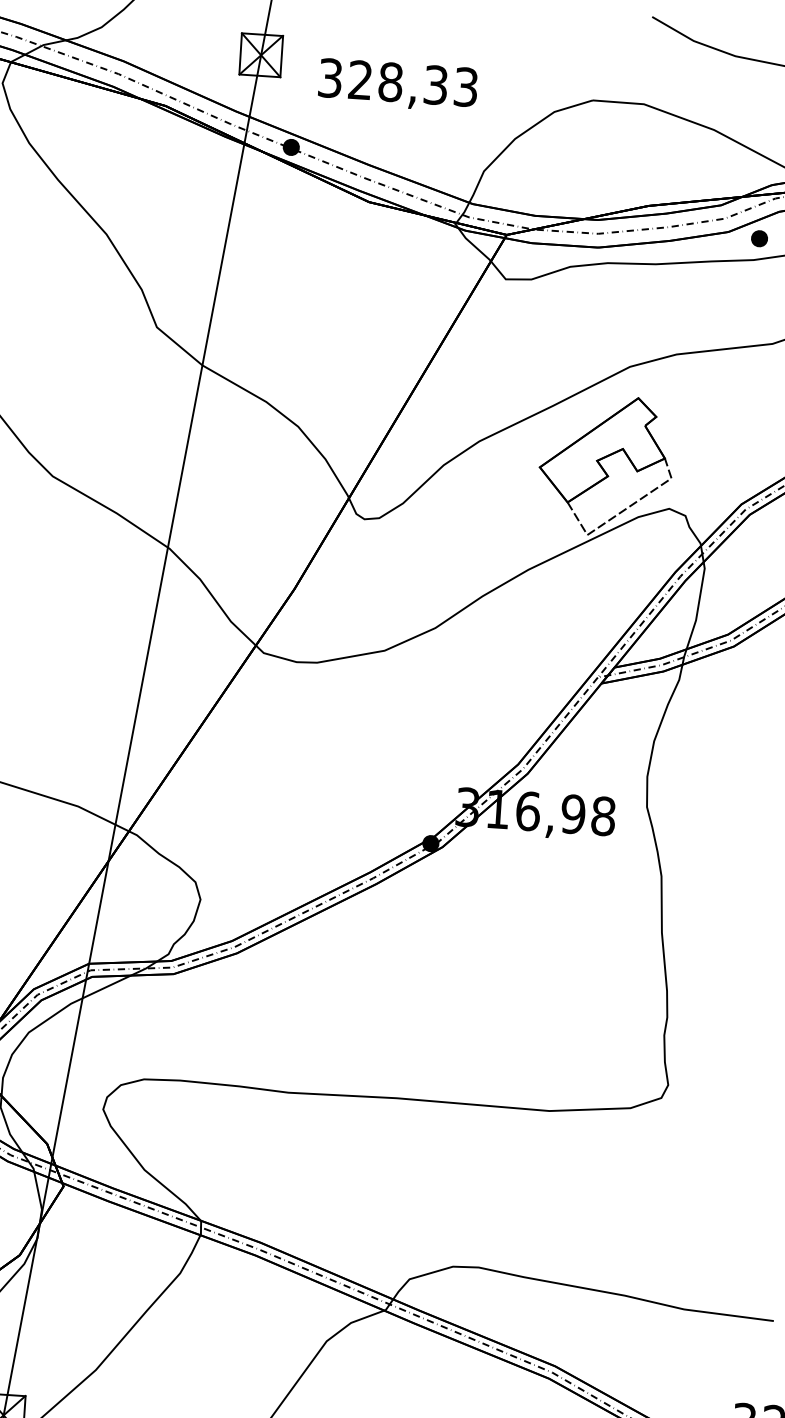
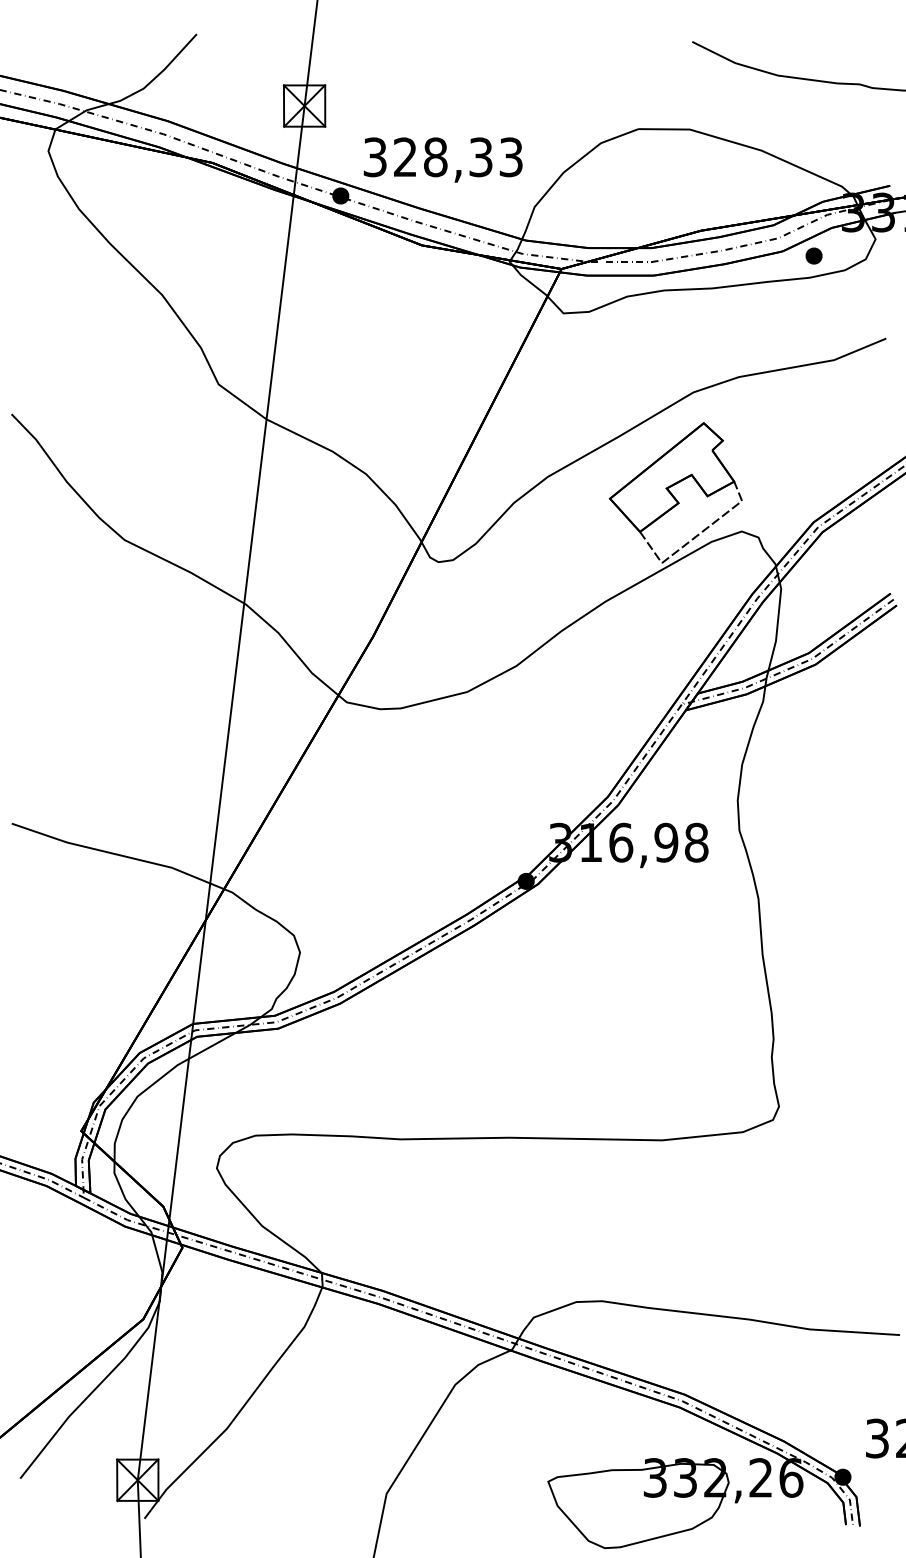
text: (397, 84) -> (442, 159), moved

